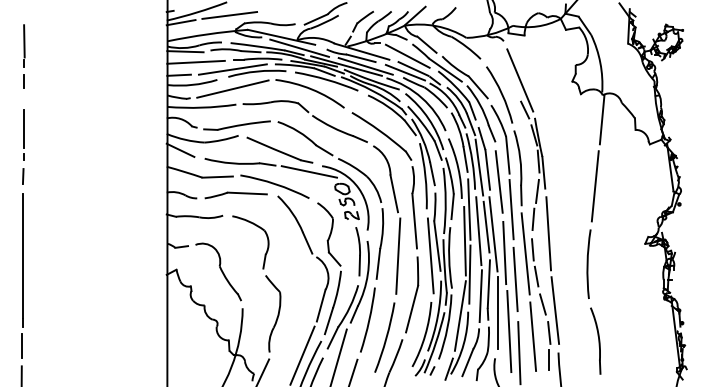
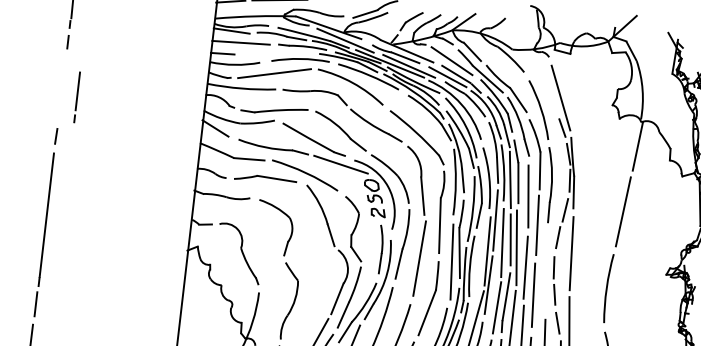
line: (232, 69) -> (276, 54), removed
line: (23, 134) -> (77, 96), moved
line: (525, 253) -> (546, 270), removed

